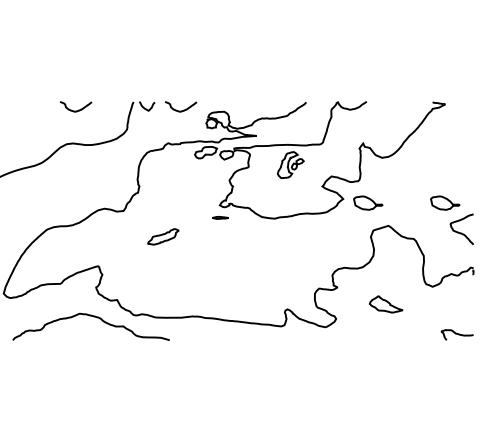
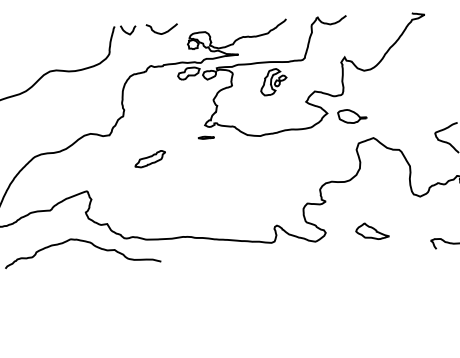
curve: (78, 109) -> (60, 36), removed
part: (445, 202) -> (429, 112), removed
part: (386, 304) -> (372, 231), moved

